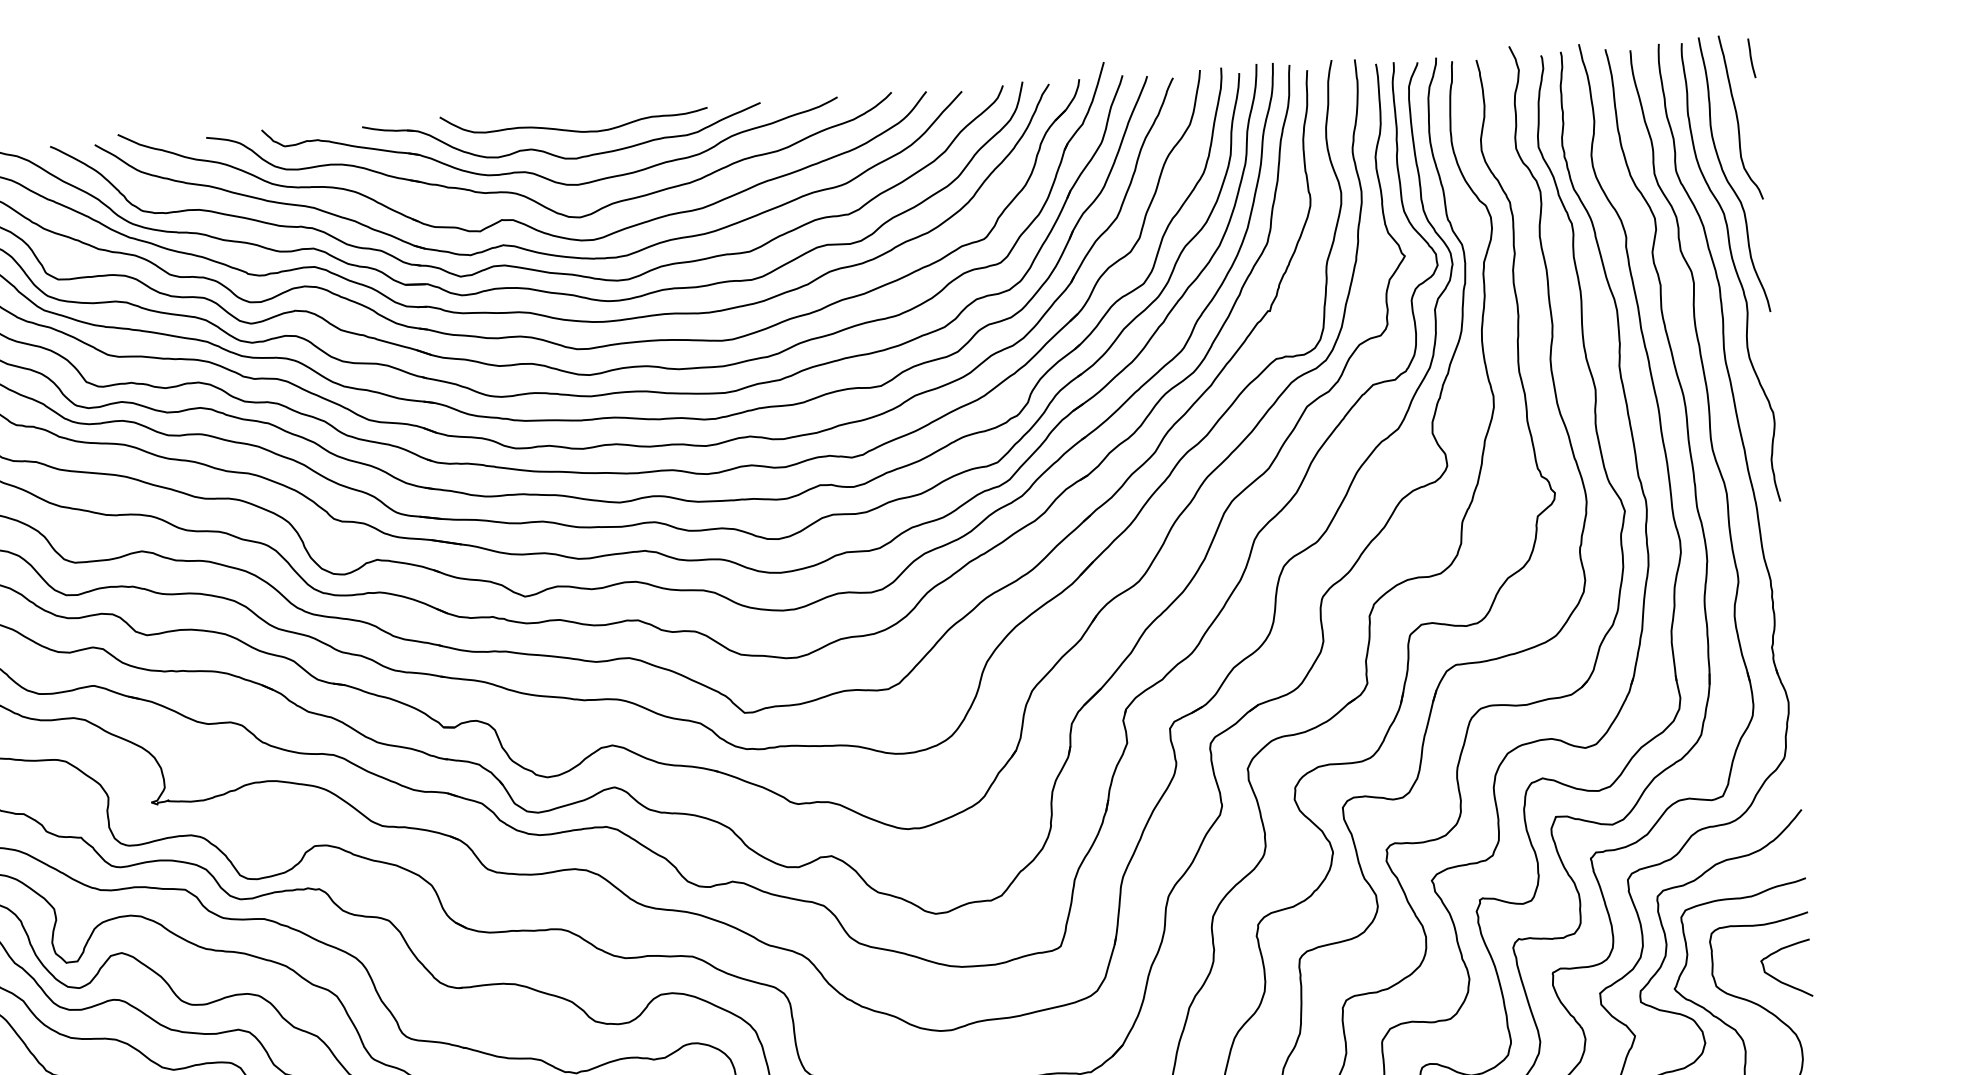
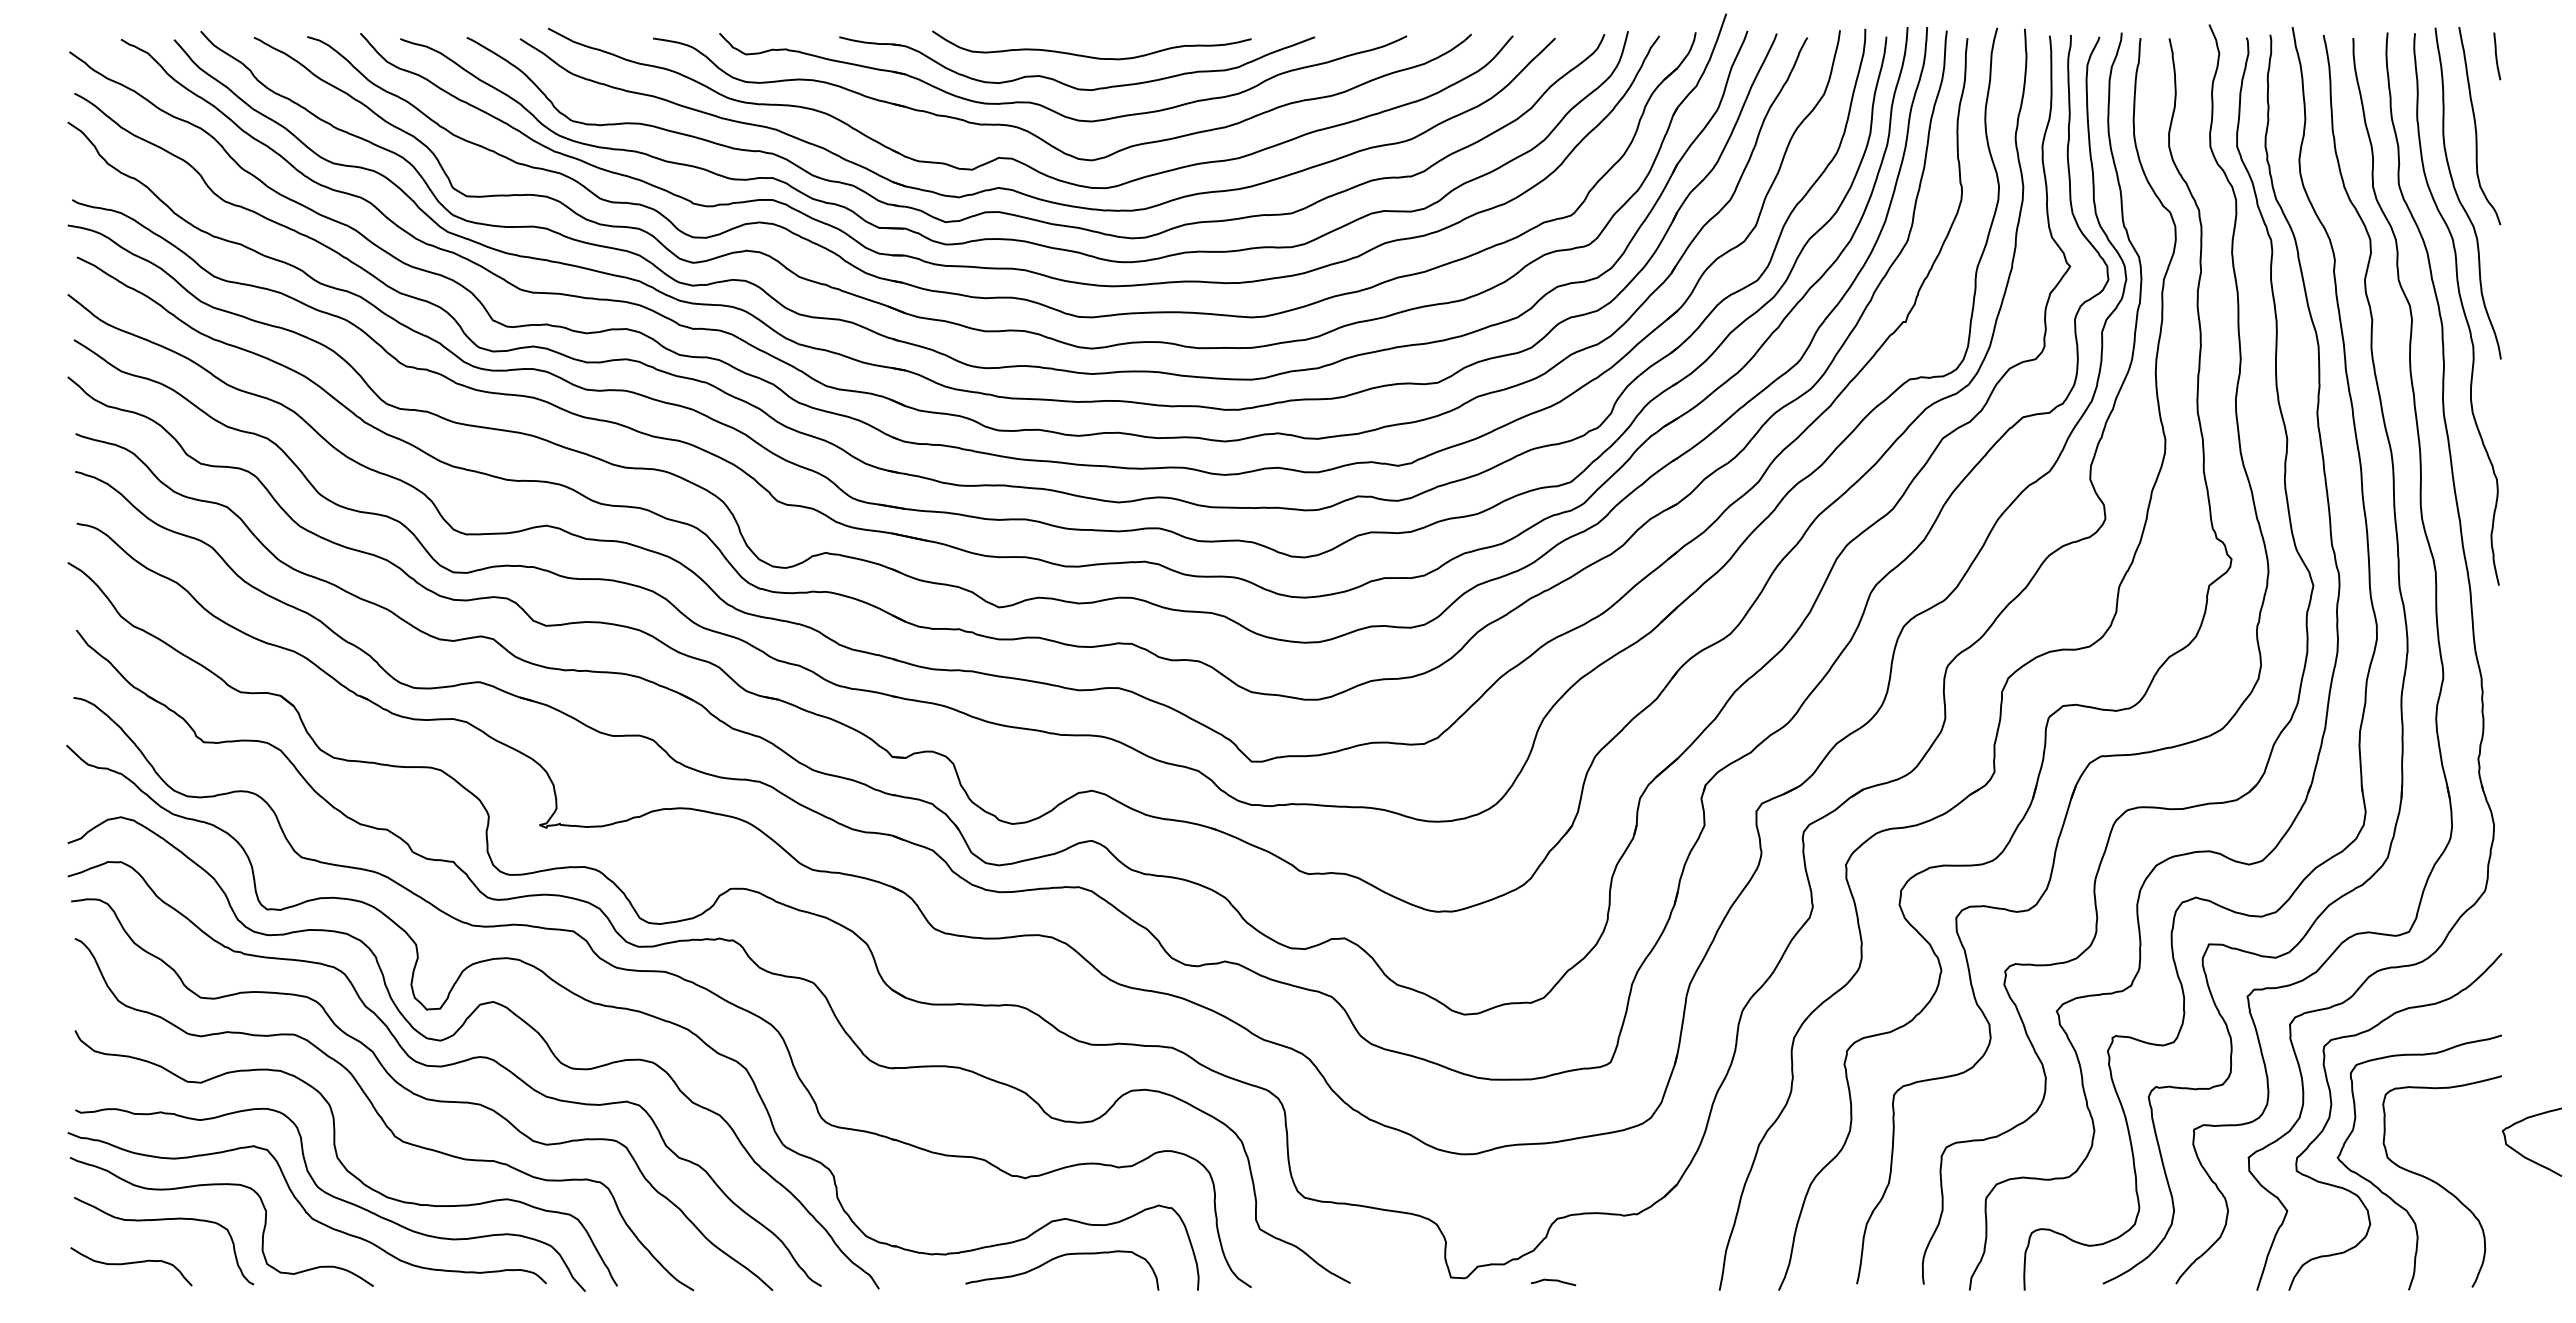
curve: (1778, 979) -> (2521, 1153), moved

